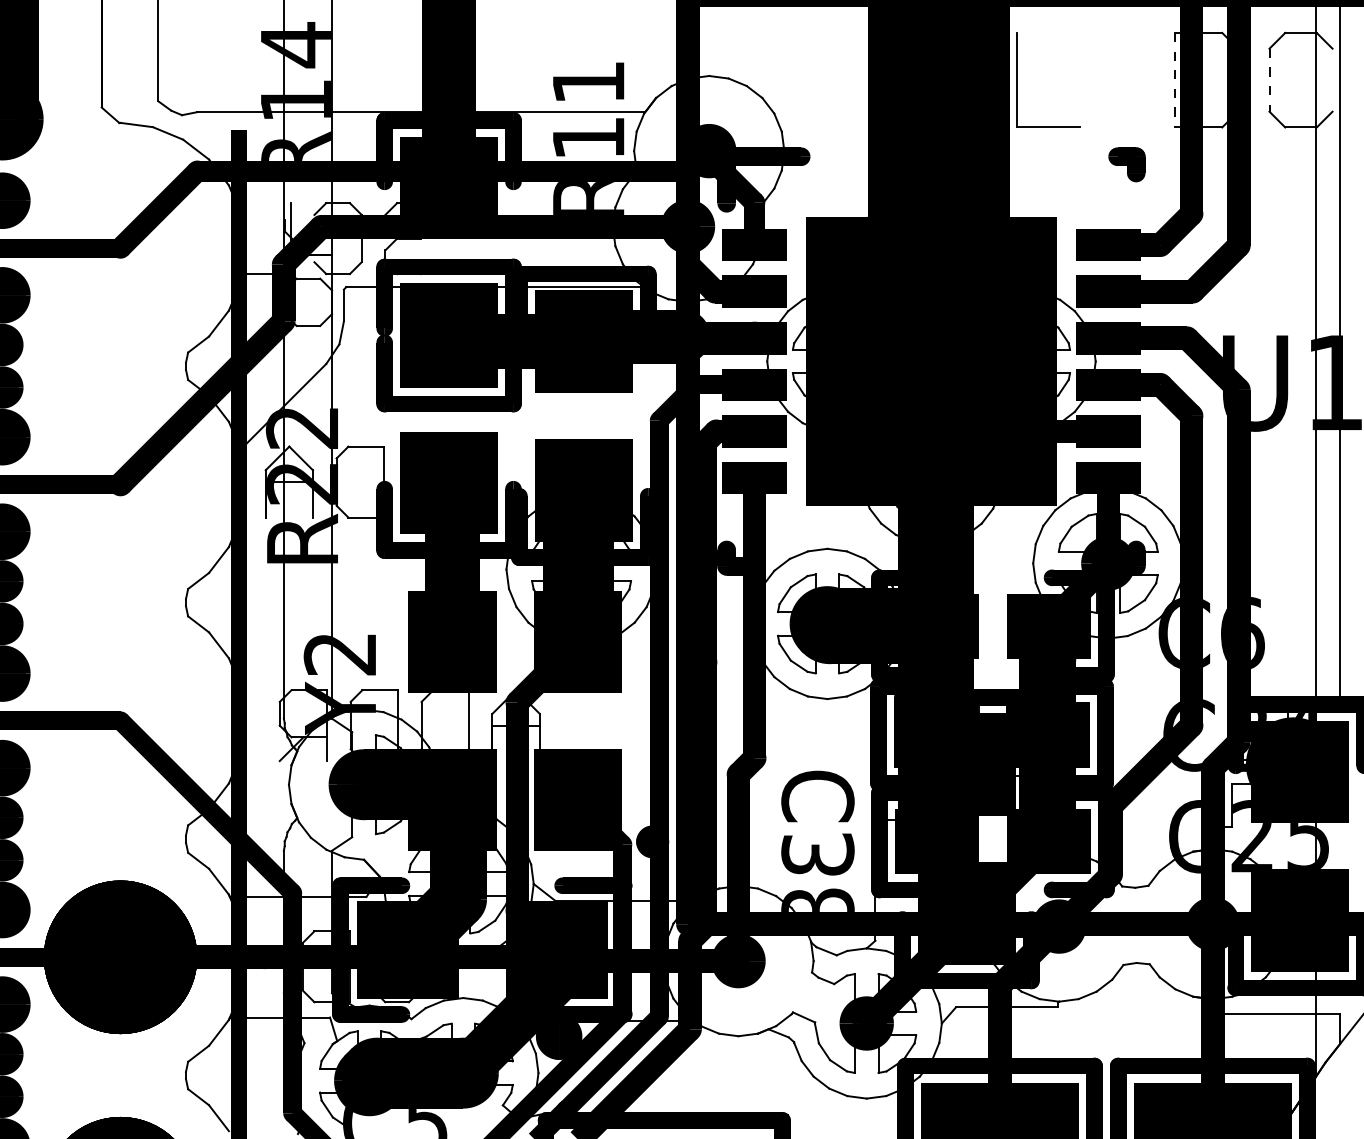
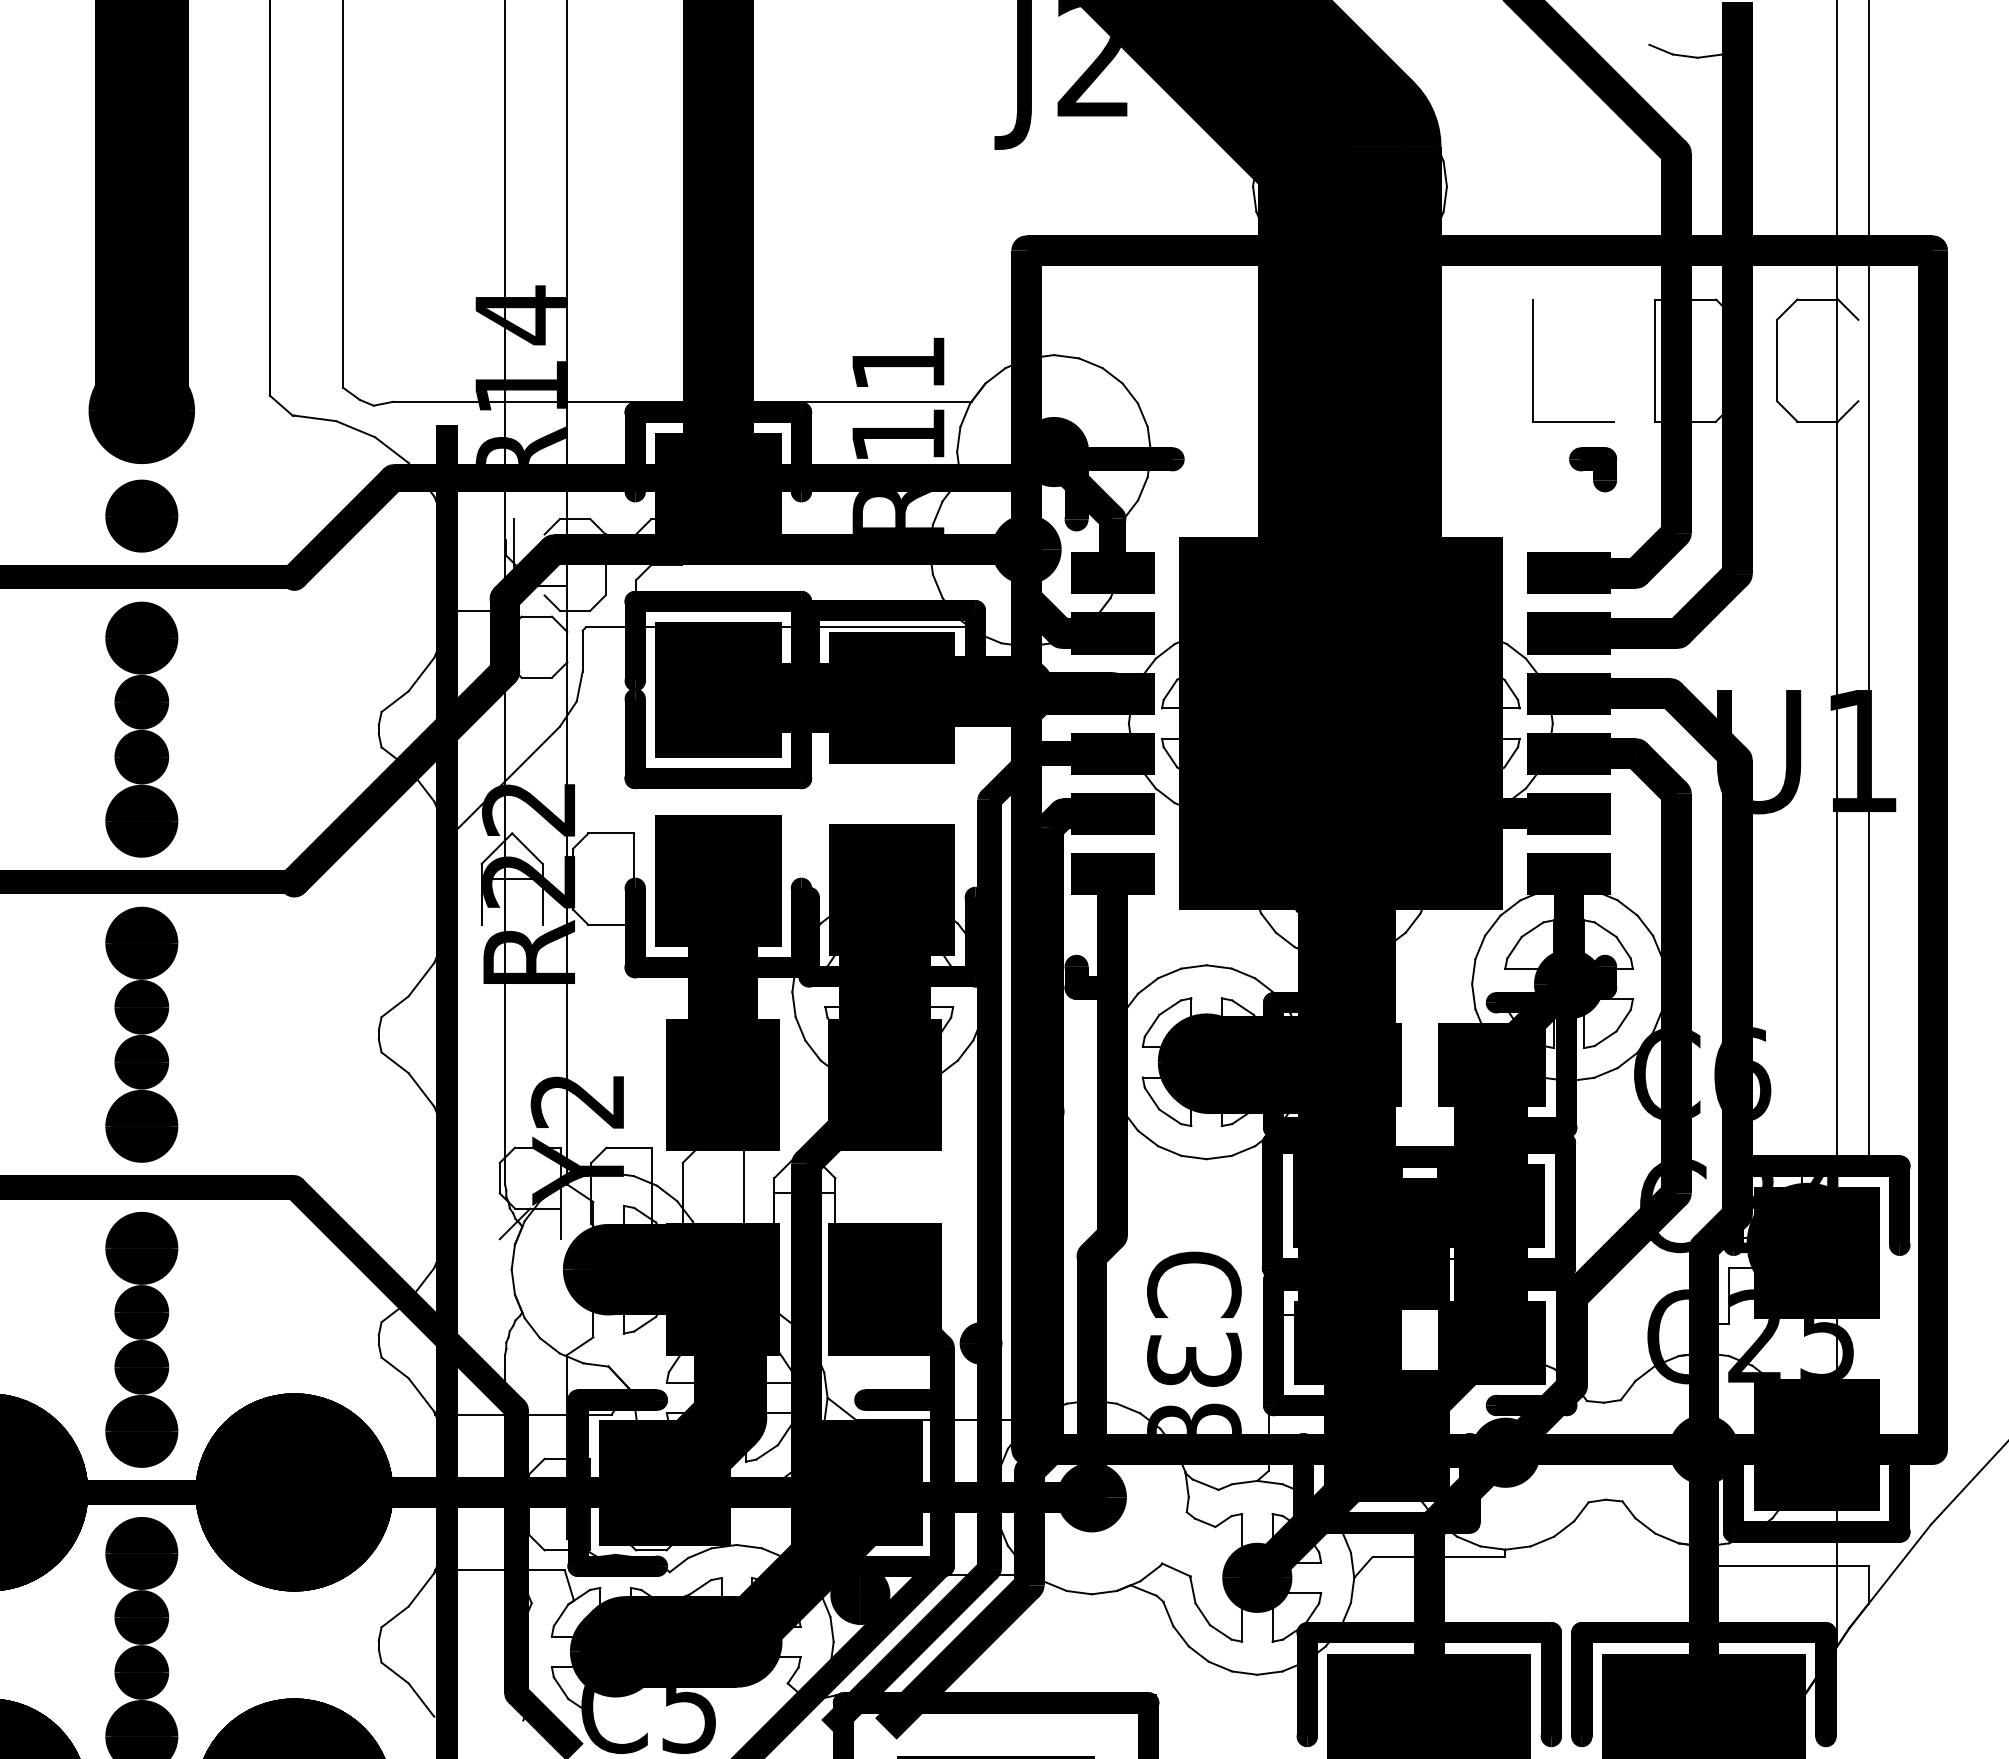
part: (1017, 80) -> (1533, 360), moved
line: (1175, 80) -> (1655, 361), dashed -> solid
line: (1269, 80) -> (1777, 360), dashed -> solid

